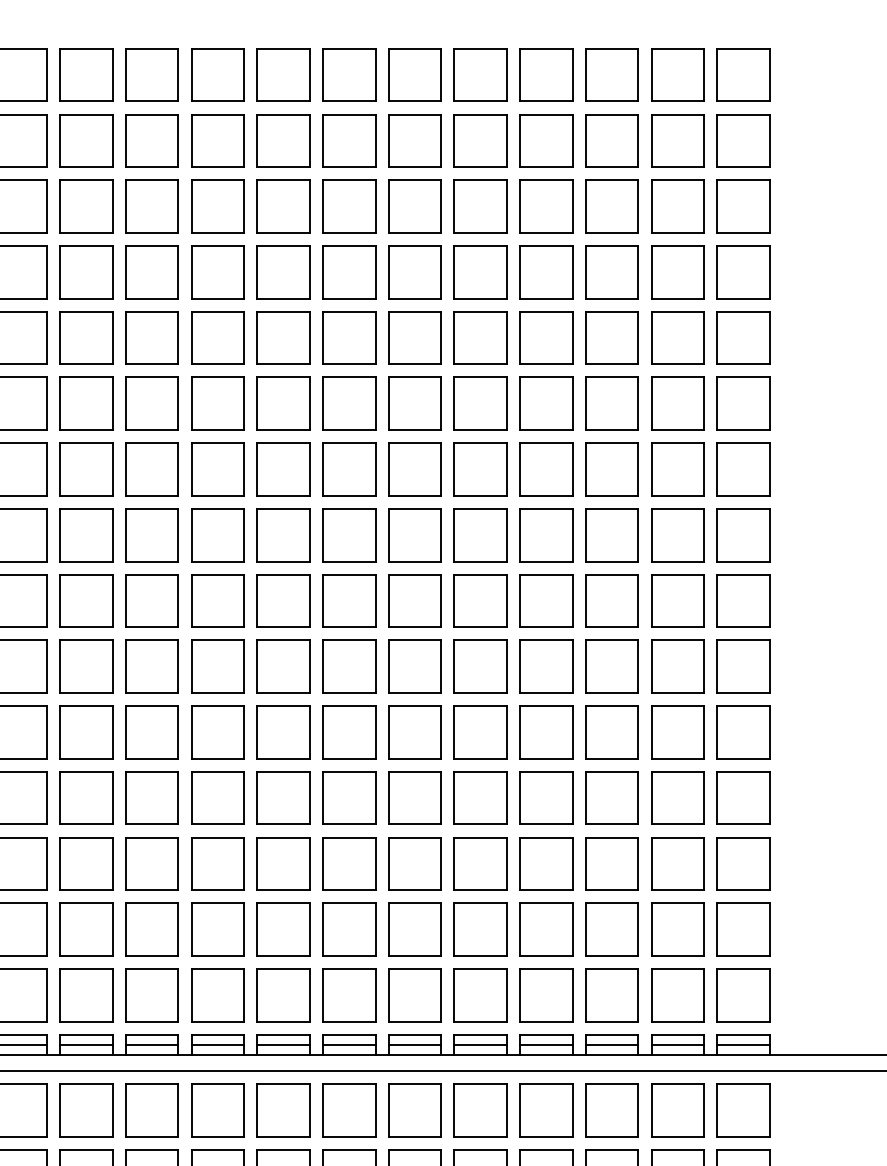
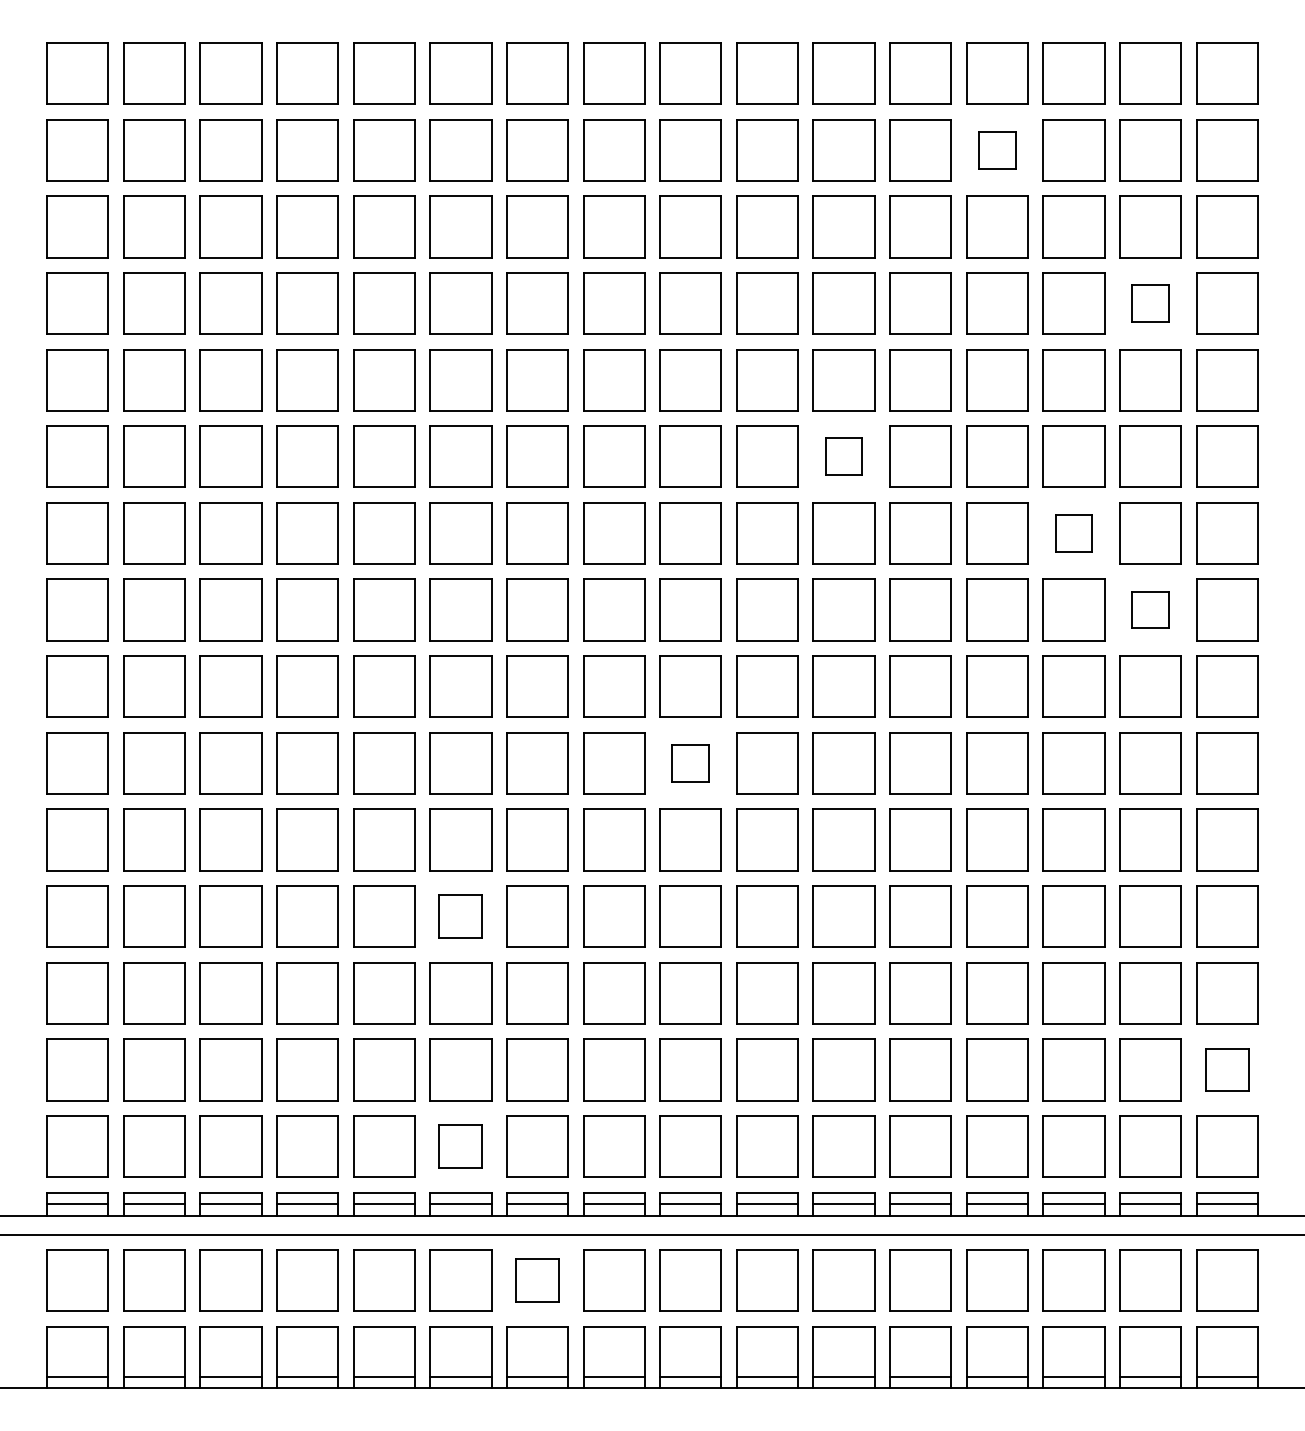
part: (546, 141) -> (997, 150), size x0.6
part: (677, 272) -> (1150, 303), size x0.6
part: (414, 403) -> (843, 456), size x0.6
part: (611, 469) -> (1073, 533), size x0.6
part: (677, 534) -> (1150, 609), size x0.6
part: (283, 666) -> (690, 763), size x0.6
part: (86, 798) -> (460, 916), size x0.7
part: (743, 929) -> (1227, 1069), size x0.7
part: (86, 995) -> (460, 1146), size x0.7
part: (152, 1110) -> (537, 1280), size x0.7

